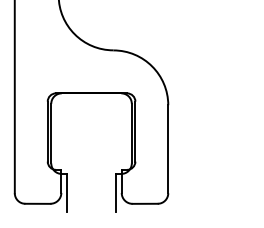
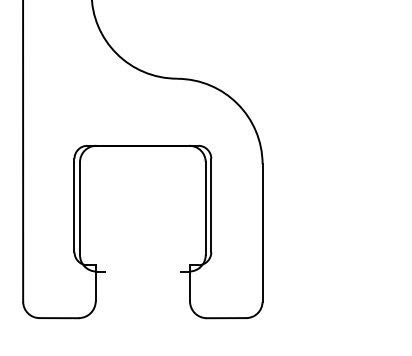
line: (67, 192) -> (105, 300), removed
line: (116, 192) -> (181, 300), removed

